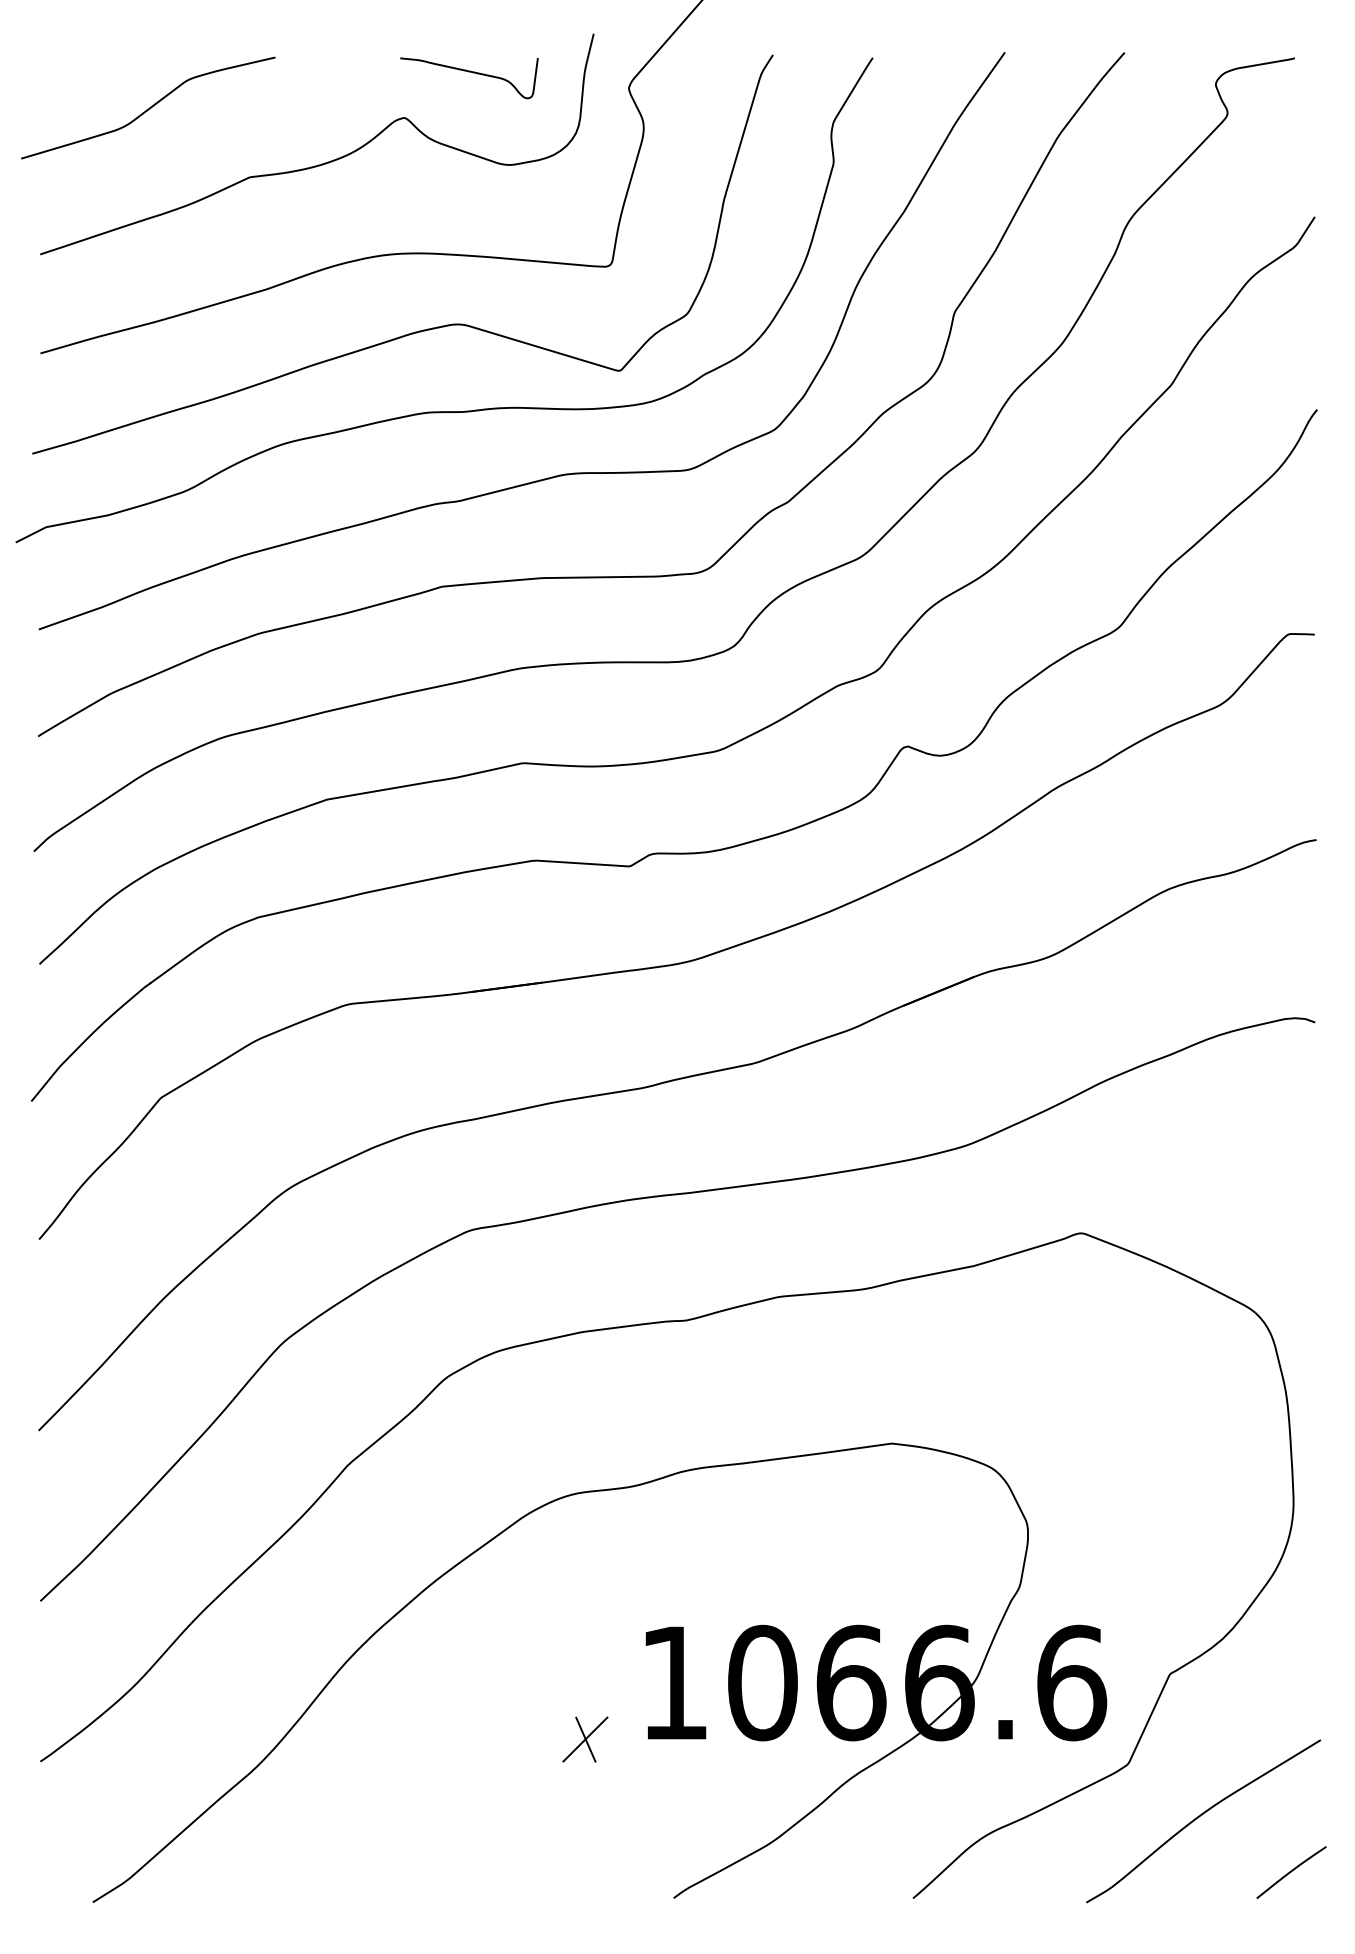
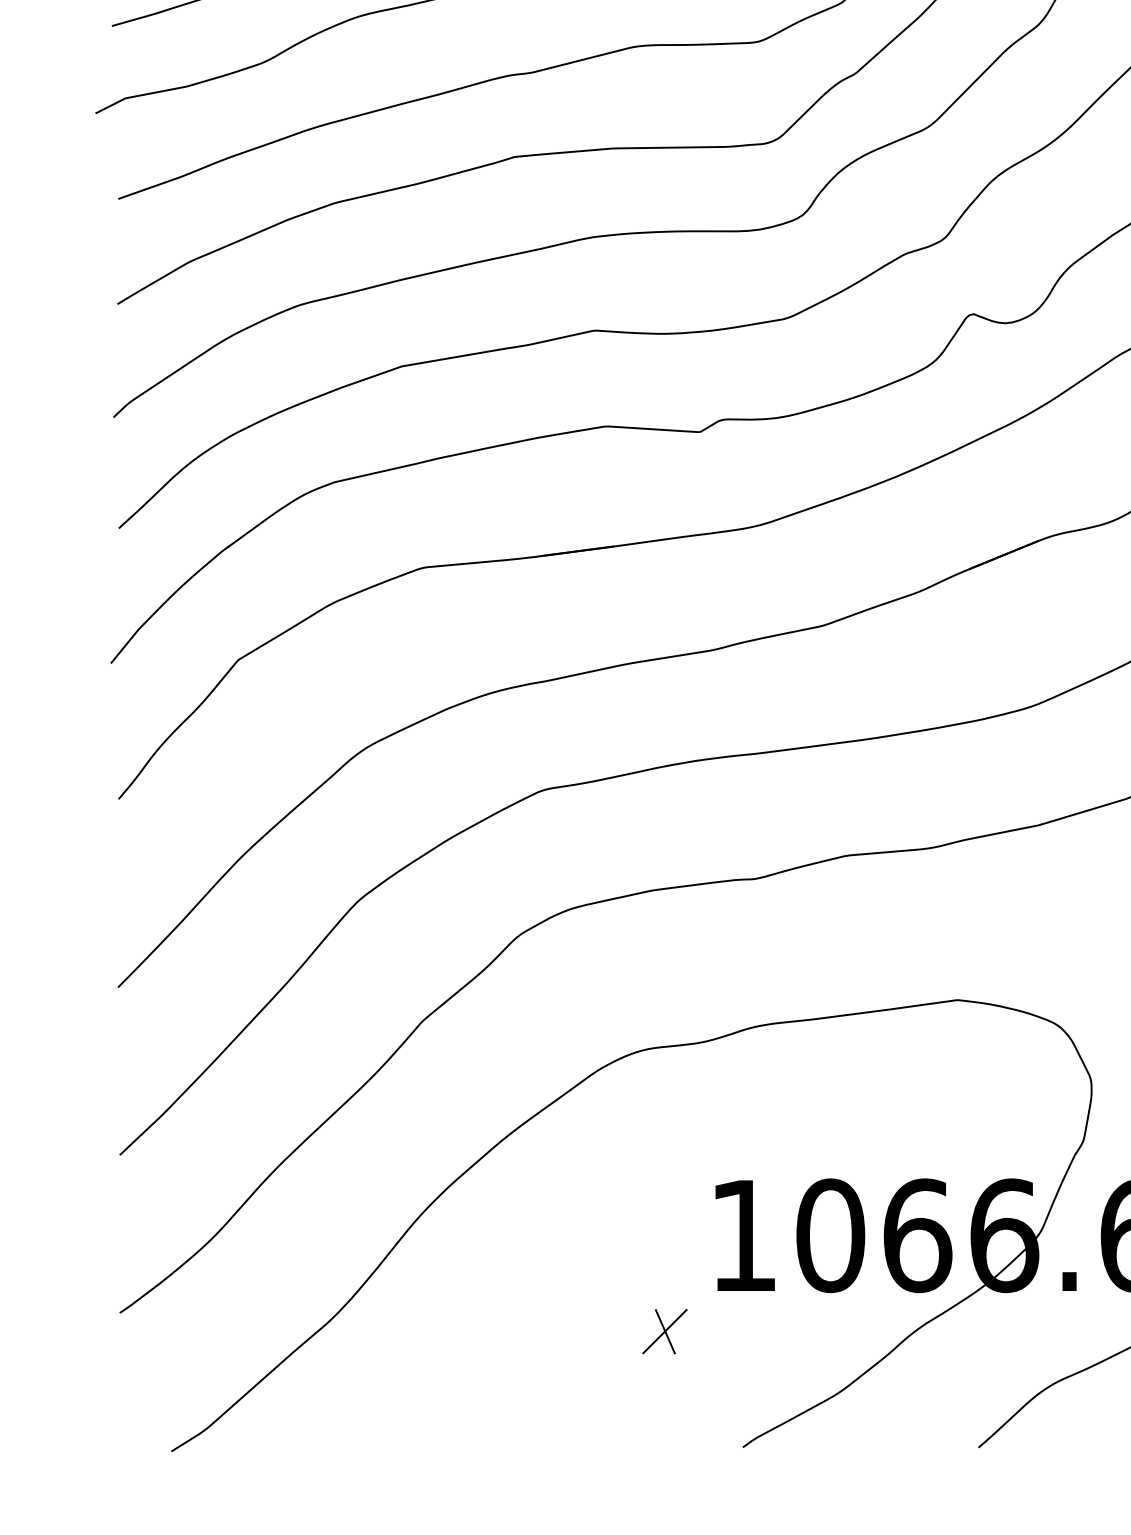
part: (585, 1739) -> (665, 1331), moved

